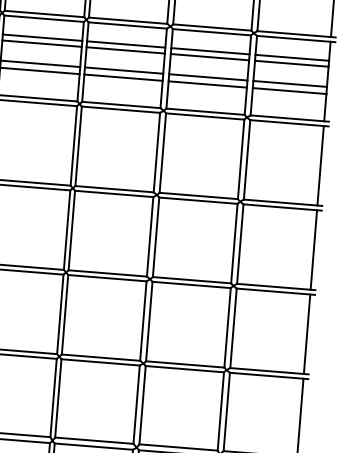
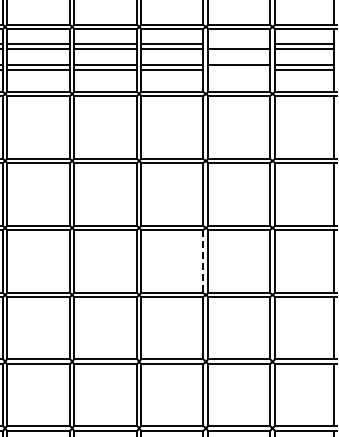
line: (210, 50) -> (239, 43), removed
line: (208, 84) -> (239, 70), removed
line: (143, 321) -> (203, 261), solid -> dashed

